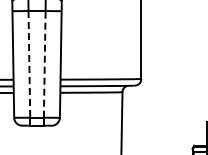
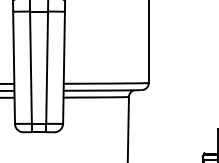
line: (44, 63) -> (46, 66), dashed -> solid
line: (29, 64) -> (31, 67), dashed -> solid

